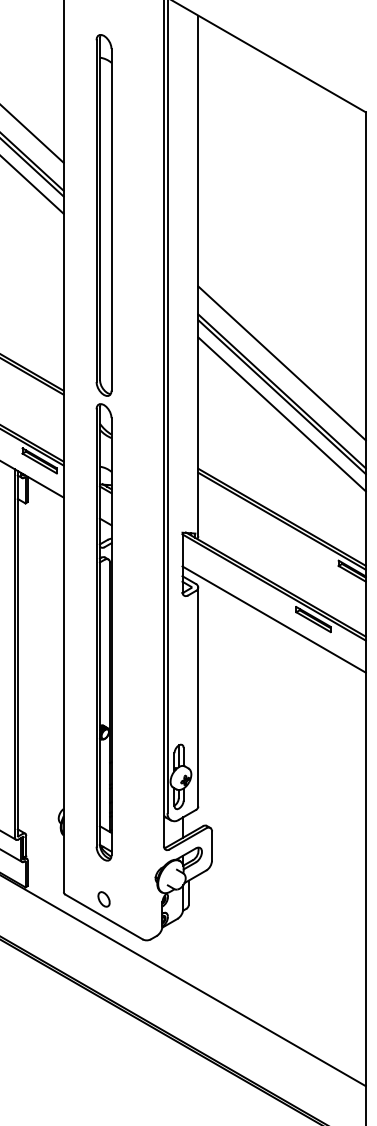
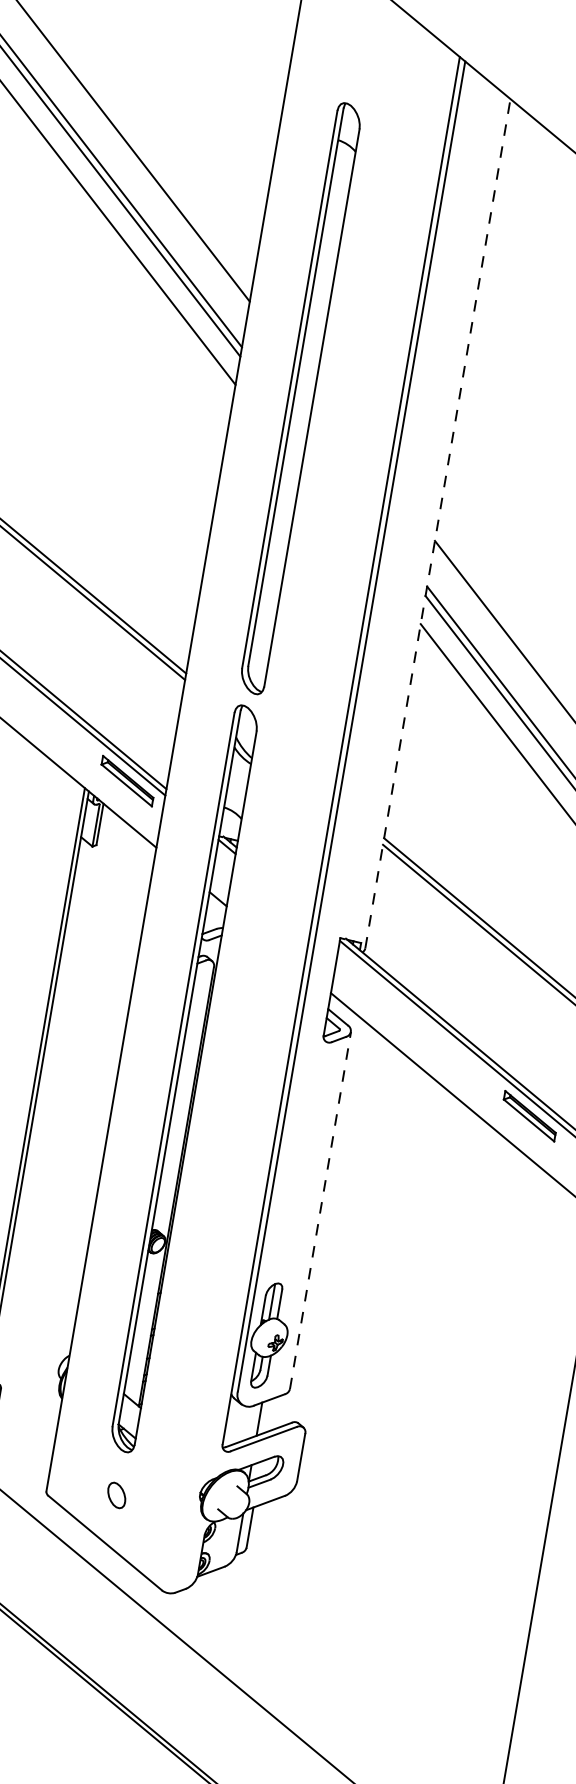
line: (198, 275) -> (438, 522), solid -> dashed
line: (198, 697) -> (320, 1211), solid -> dashed
part: (103, 899) -> (115, 1495), moved

